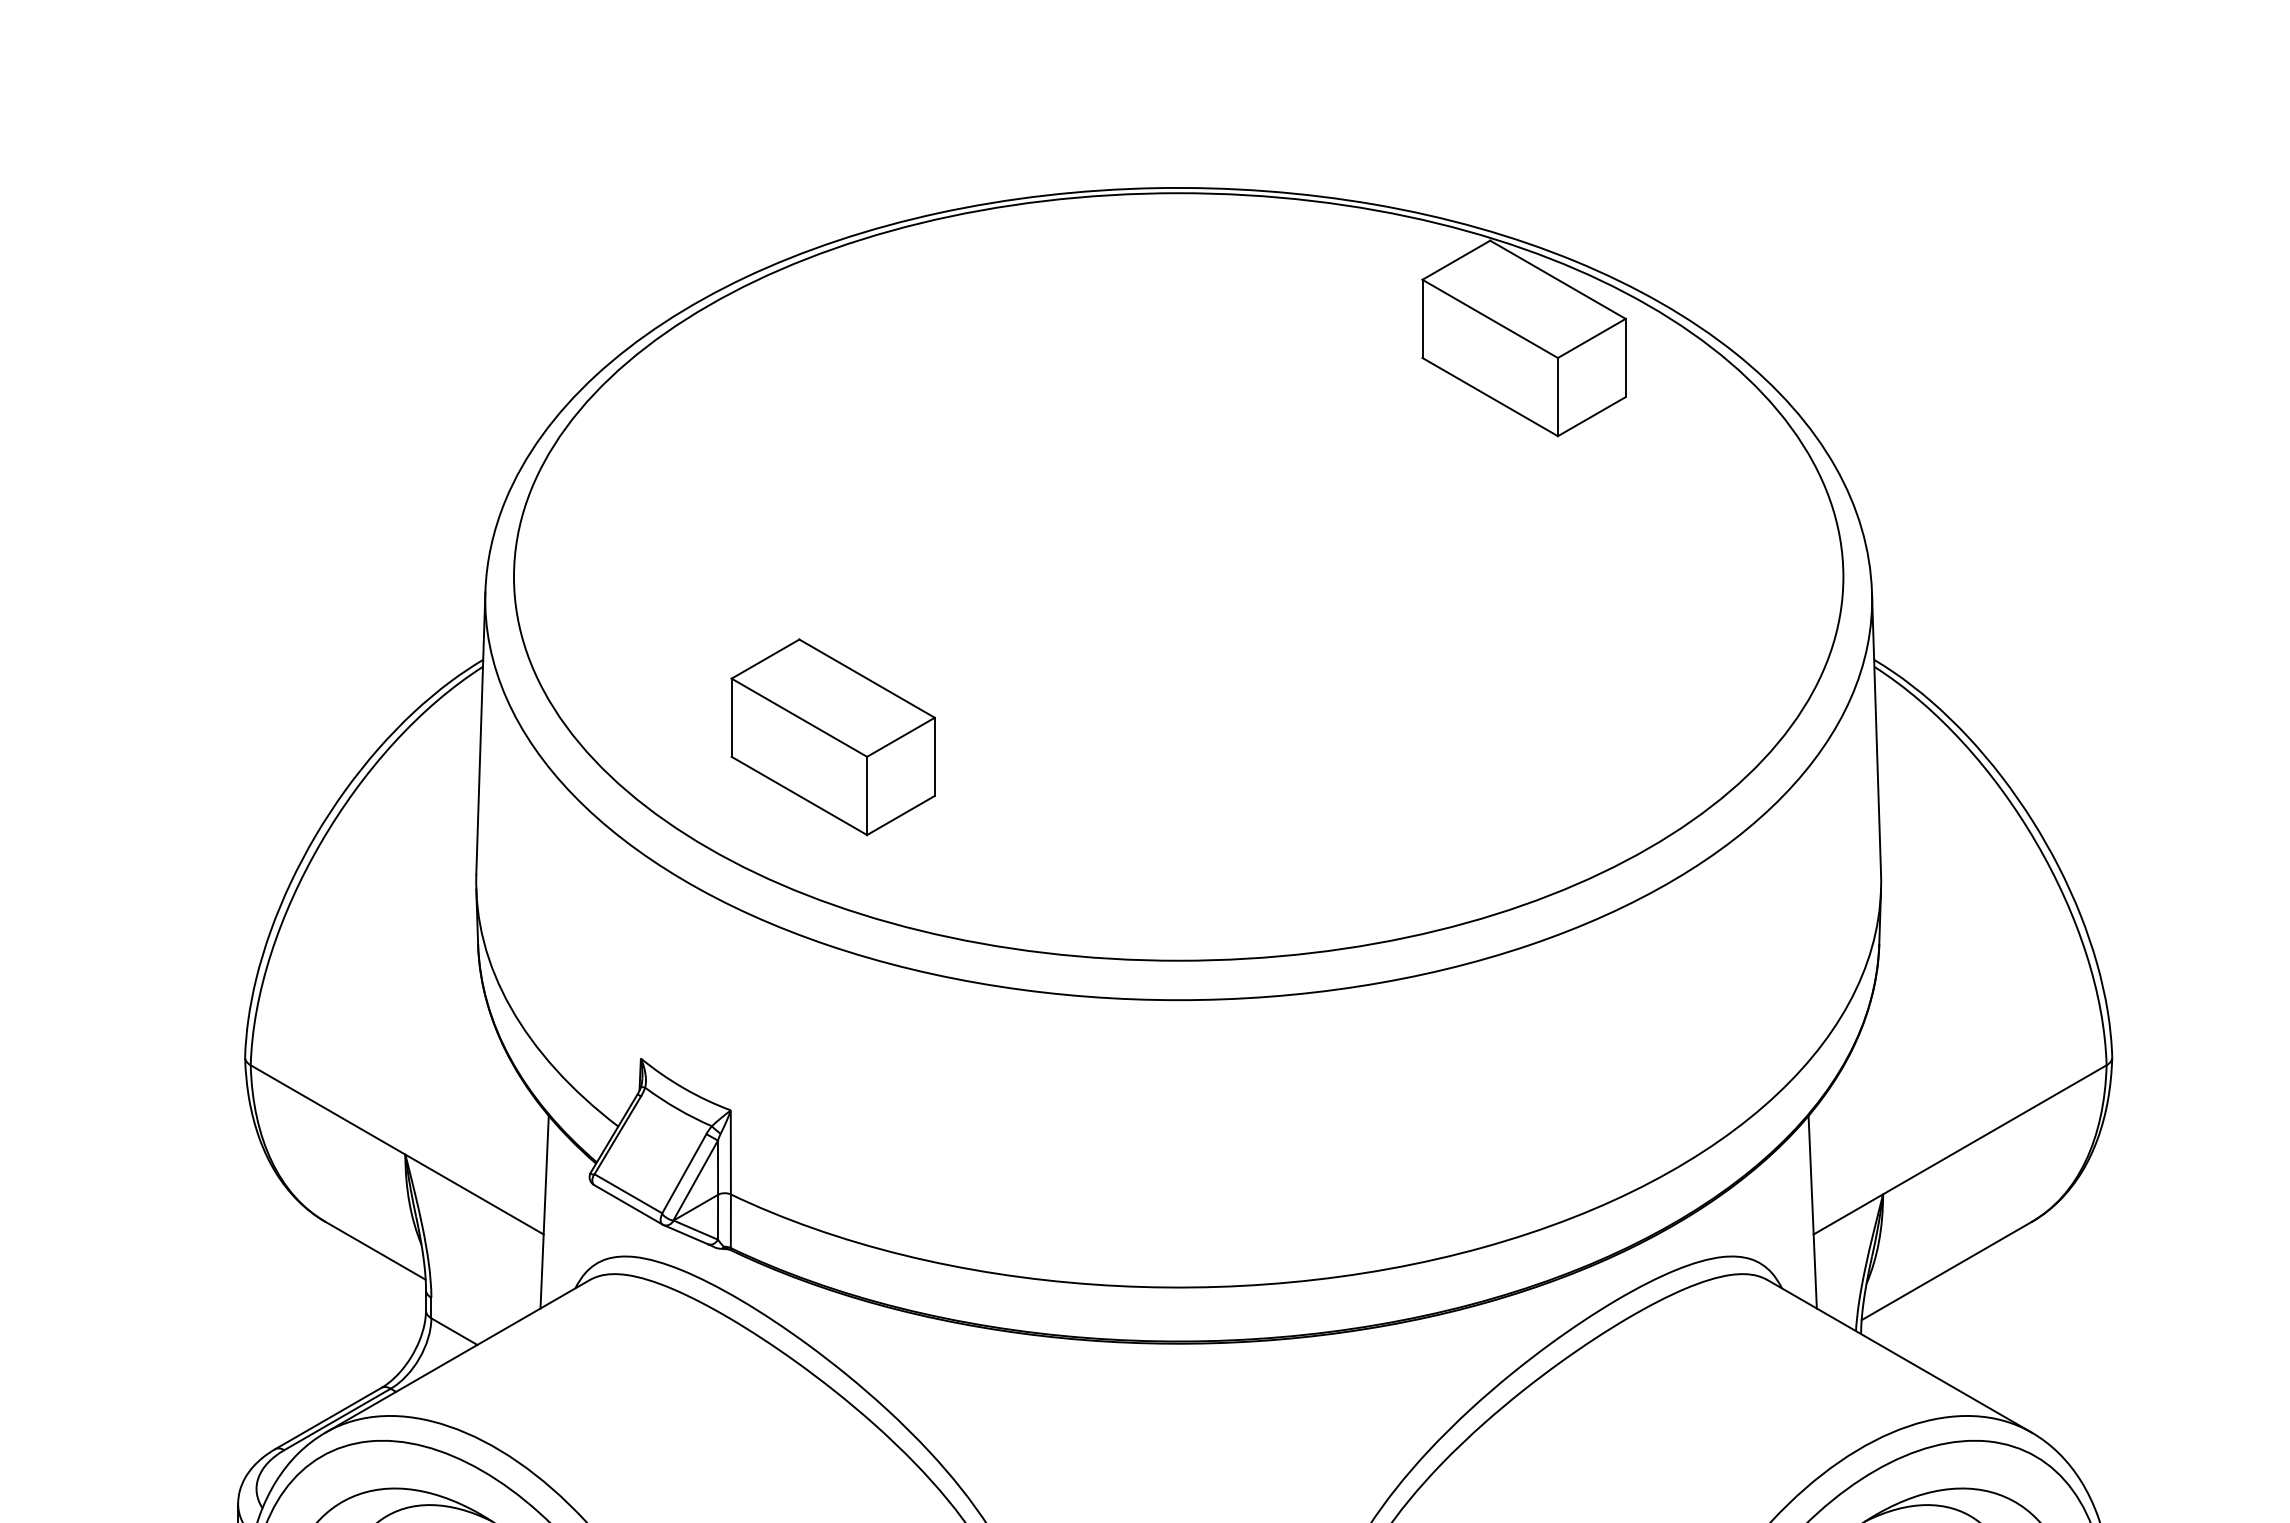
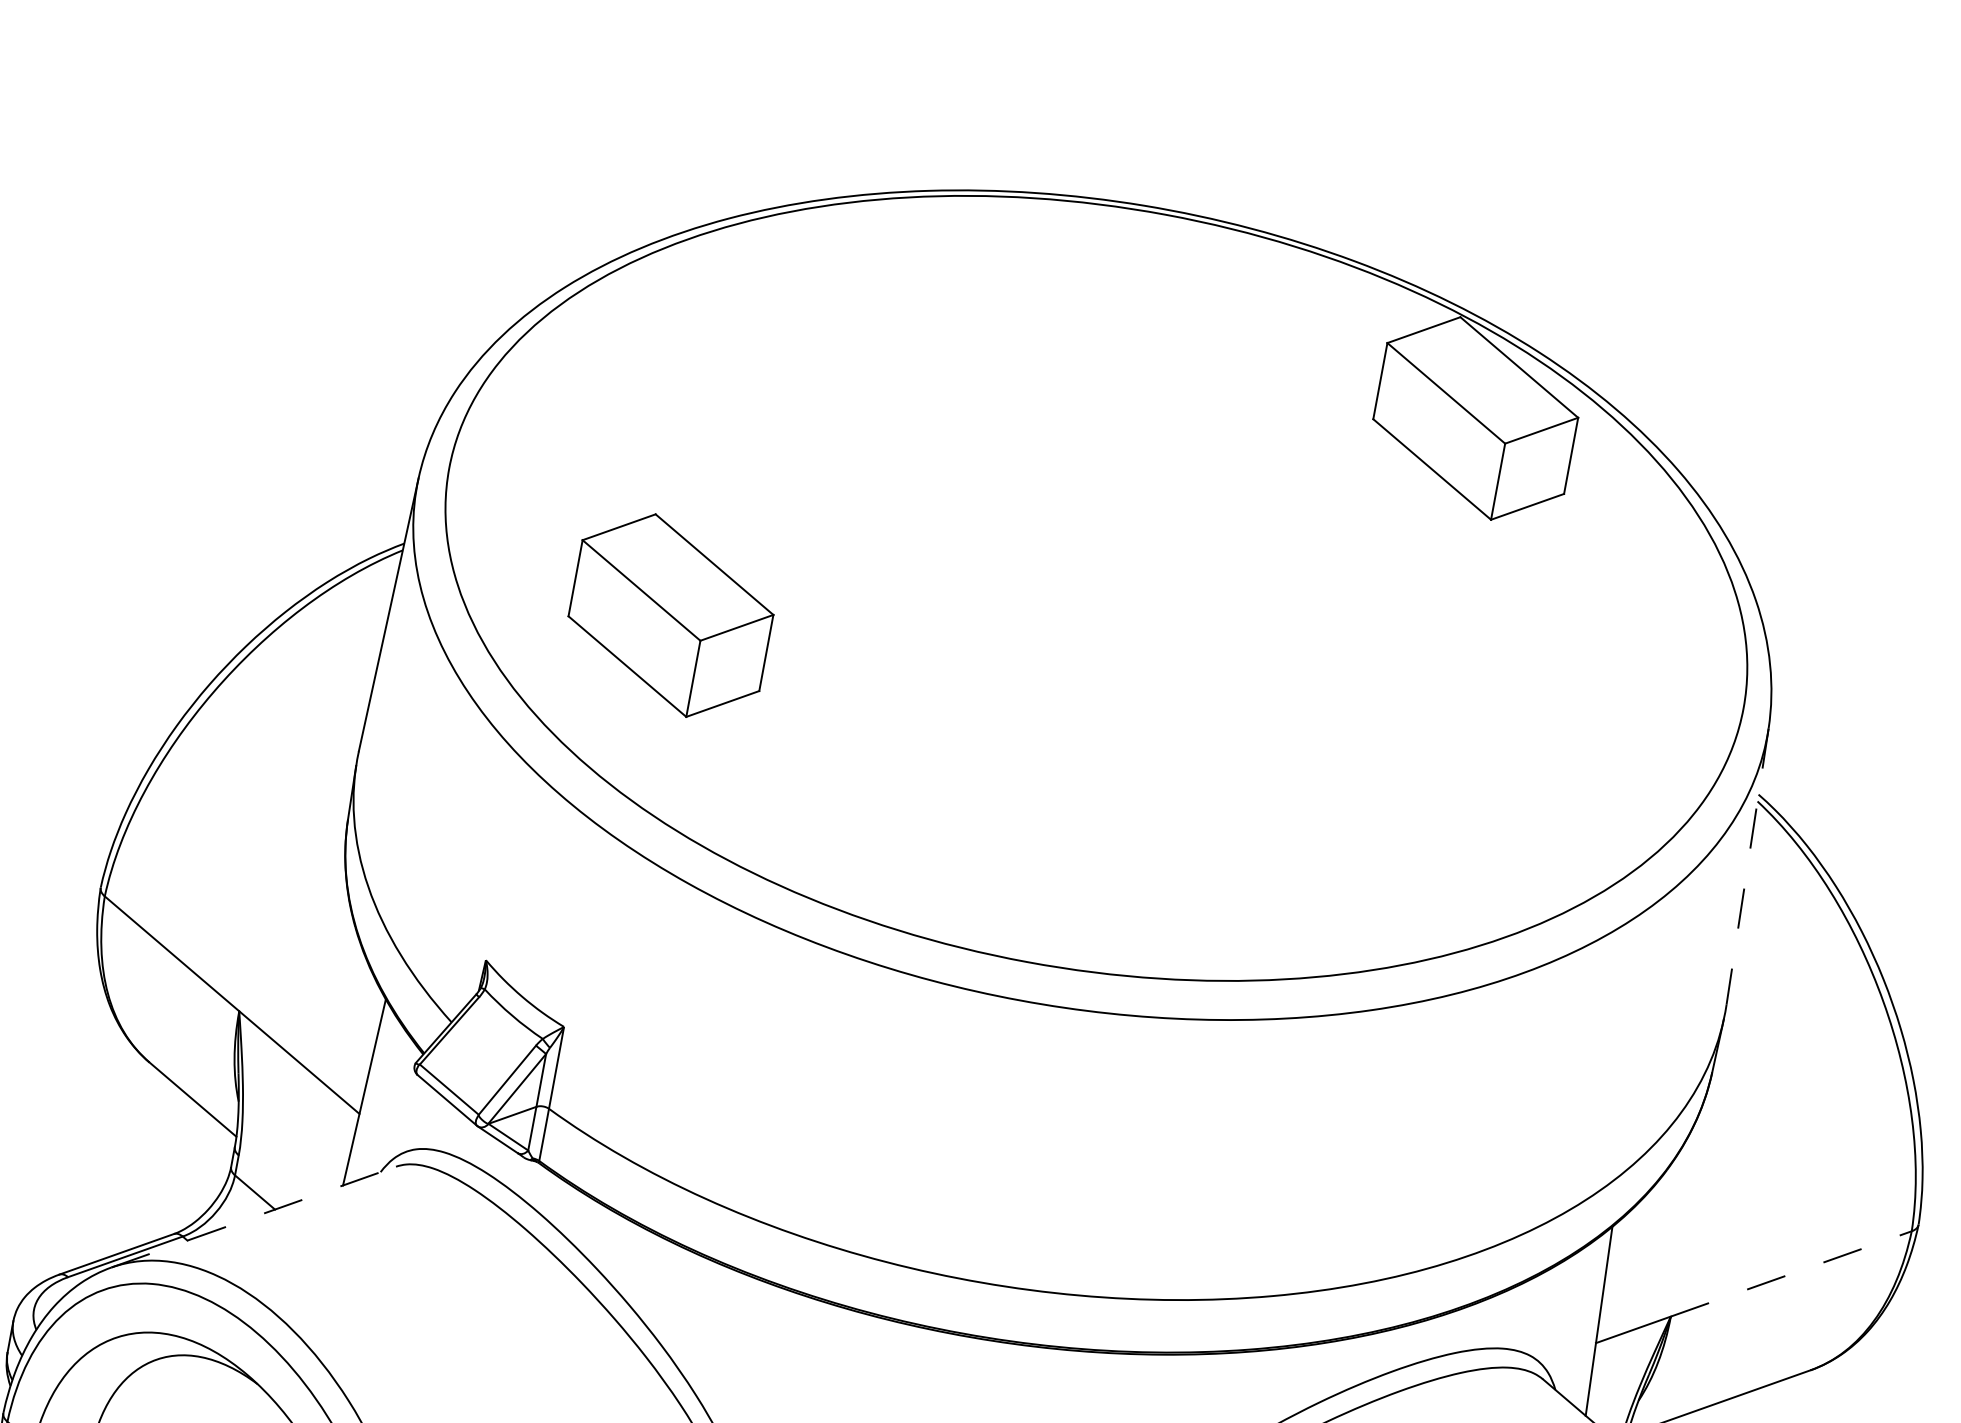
line: (1876, 733) -> (1747, 866), solid -> dashed
part: (832, 737) -> (670, 615), moved
line: (1995, 1129) -> (1791, 1273), solid -> dashed
line: (458, 1356) -> (254, 1217), solid -> dashed

